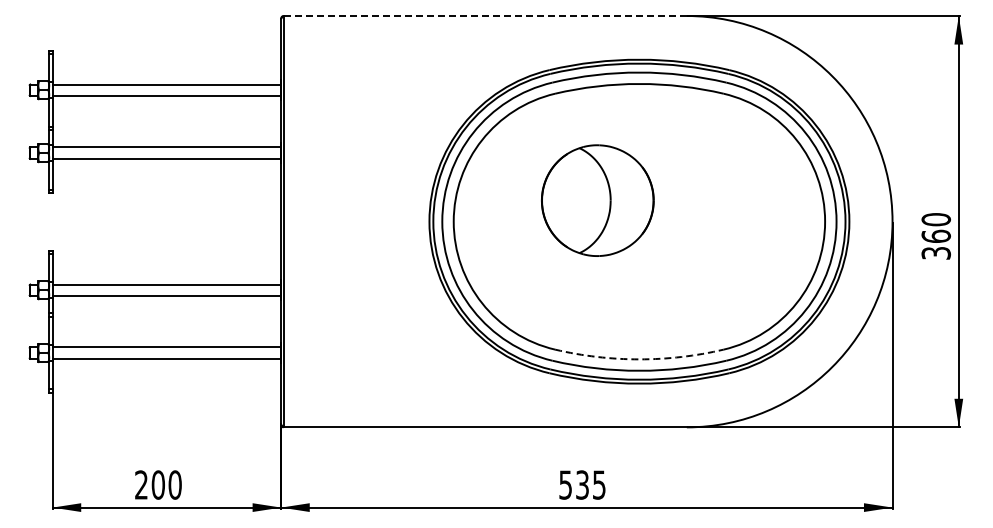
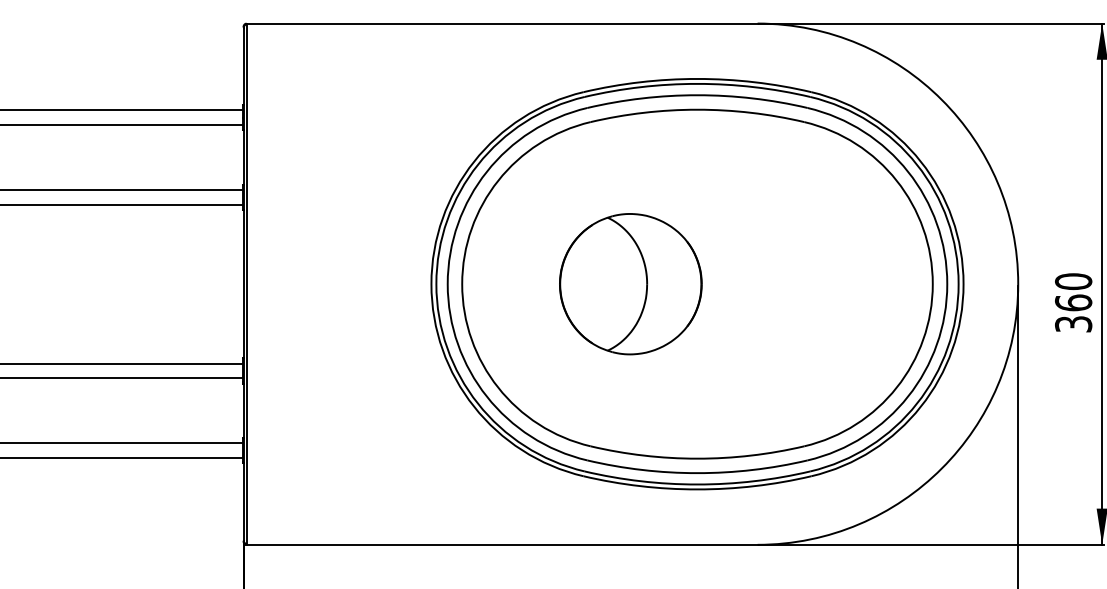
line: (485, 15) -> (502, 22), dashed -> solid
part: (597, 200) -> (630, 283), moved
arc: (639, 359) -> (697, 458), dashed -> solid

